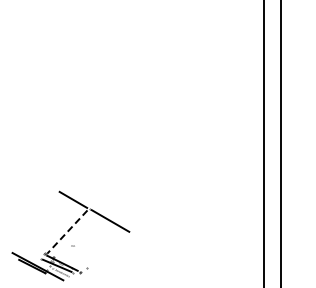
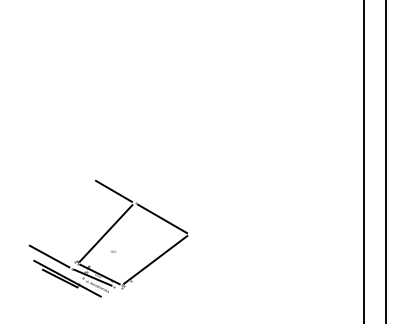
line: (67, 232) -> (106, 233), dashed -> solid
line: (24, 249) -> (49, 256), added
line: (105, 252) -> (156, 260), added

